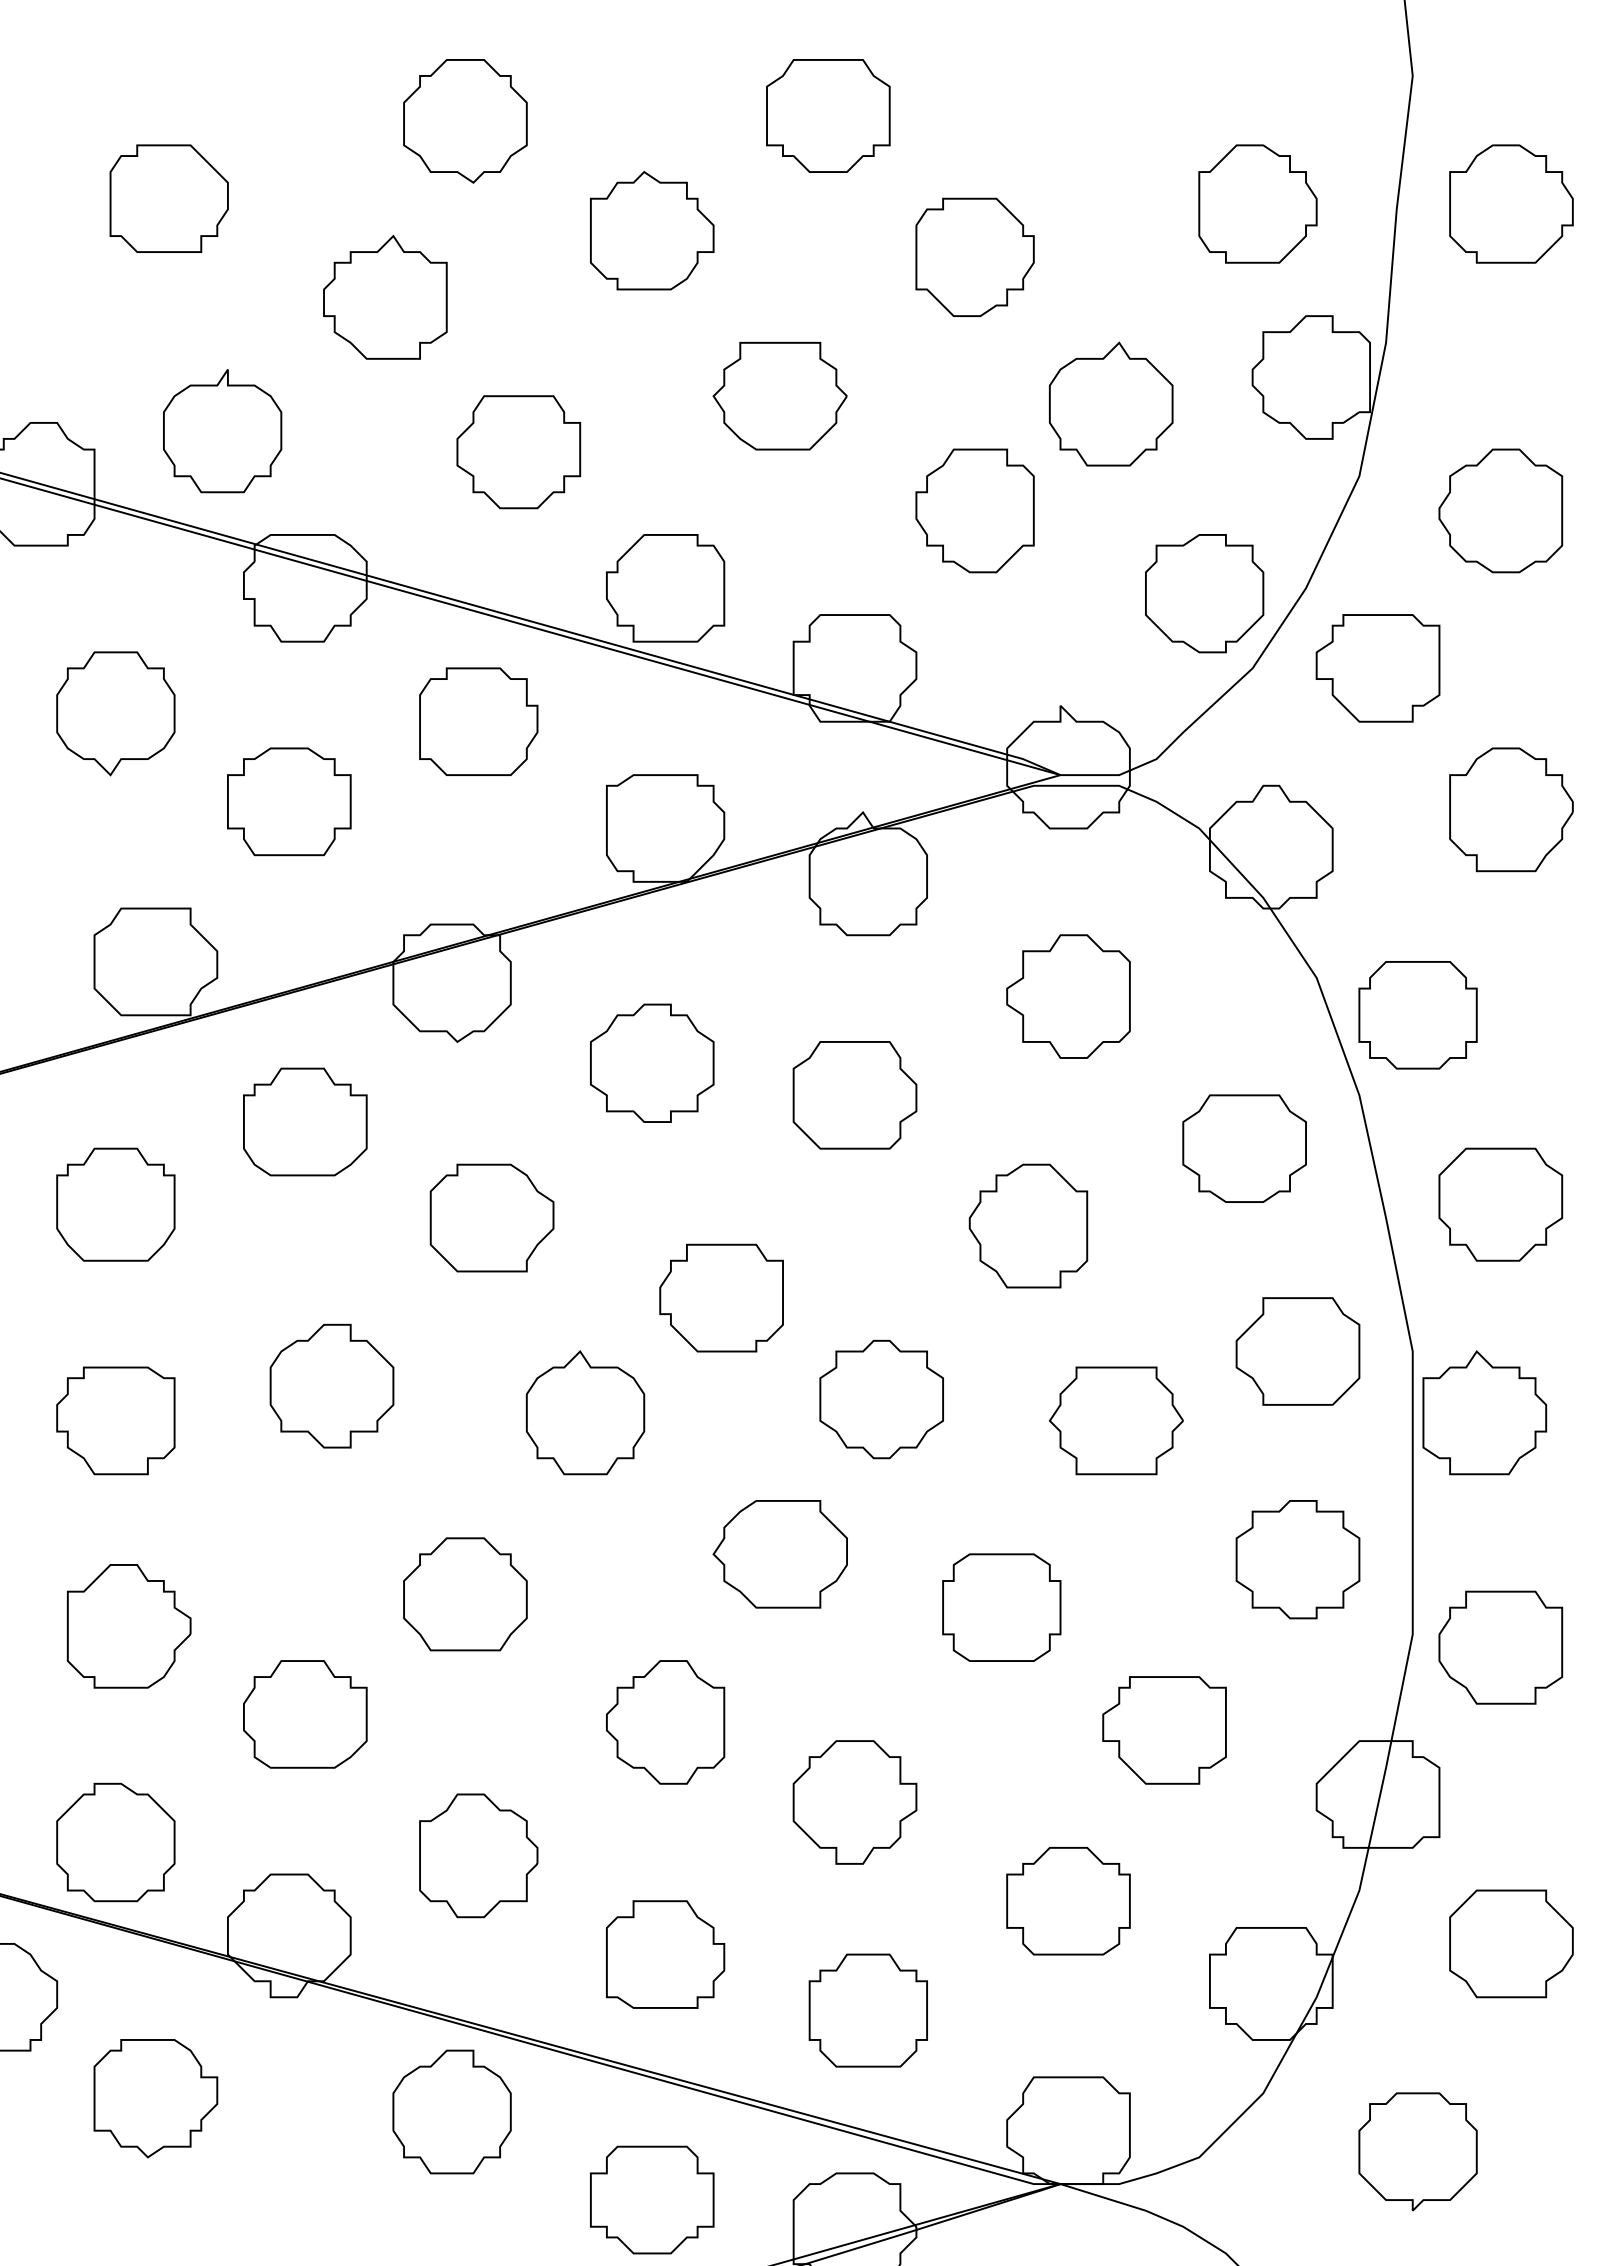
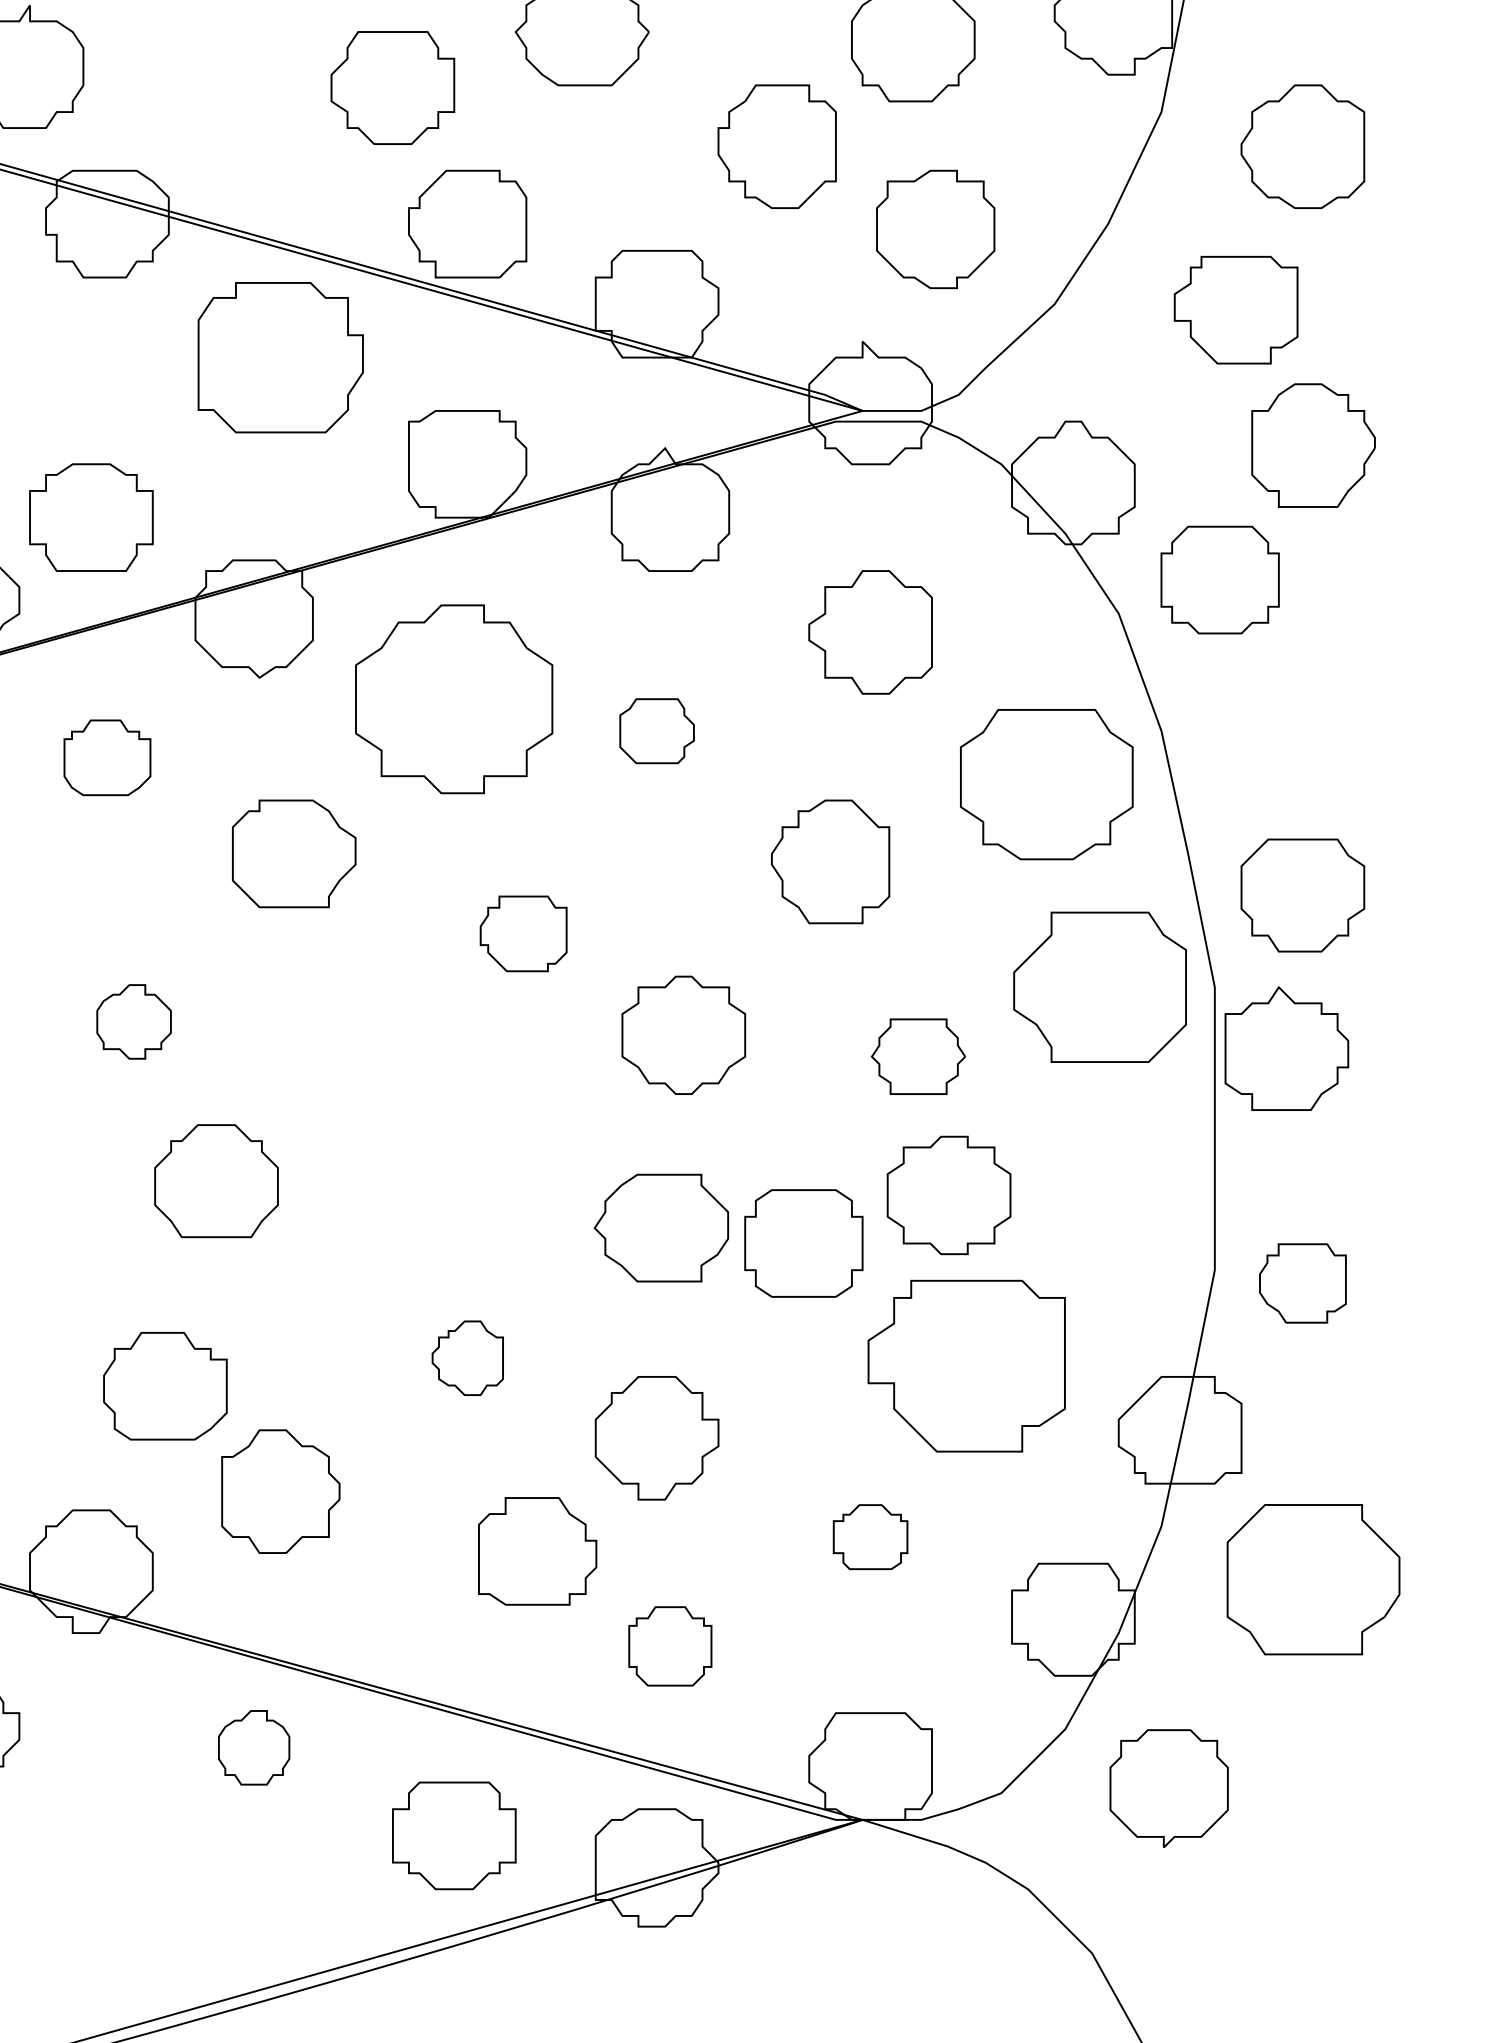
part: (518, 452) -> (392, 88), moved
part: (1204, 593) -> (935, 229), moved
part: (1377, 668) -> (1235, 310), moved
part: (478, 721) -> (280, 357), size x1.4
part: (289, 801) -> (91, 517), moved
part: (1417, 1015) -> (1219, 580), moved
part: (652, 1062) -> (454, 698), size x1.6
part: (854, 1095) -> (656, 731), size x0.6
part: (305, 1121) -> (107, 757), size x0.7
part: (1244, 1148) -> (1046, 784), size x1.4
part: (1500, 1204) -> (1302, 895), moved
part: (721, 1297) -> (523, 933), size x0.7
part: (1297, 1351) -> (1099, 987), size x1.4
part: (331, 1385) -> (133, 1021), size x0.6
part: (585, 1412) -> (387, 1048), removed
part: (1116, 1420) -> (918, 1056), size x0.7
part: (779, 1554) -> (660, 1228), moved
part: (1297, 1559) -> (948, 1195), moved
part: (465, 1594) -> (216, 1181), moved
part: (1500, 1647) -> (1302, 1283), size x0.7
part: (305, 1714) -> (165, 1386), moved
part: (665, 1722) -> (467, 1358), size x0.6
part: (1164, 1730) -> (966, 1366), size x1.6
part: (1068, 1901) -> (870, 1537), size x0.6
part: (1511, 1943) -> (1313, 1579), size x1.4
part: (665, 1954) -> (537, 1551), moved
part: (867, 2010) -> (669, 1646), size x0.7
part: (451, 2111) -> (253, 1747), size x0.6
part: (1417, 2151) -> (1168, 1788), moved

